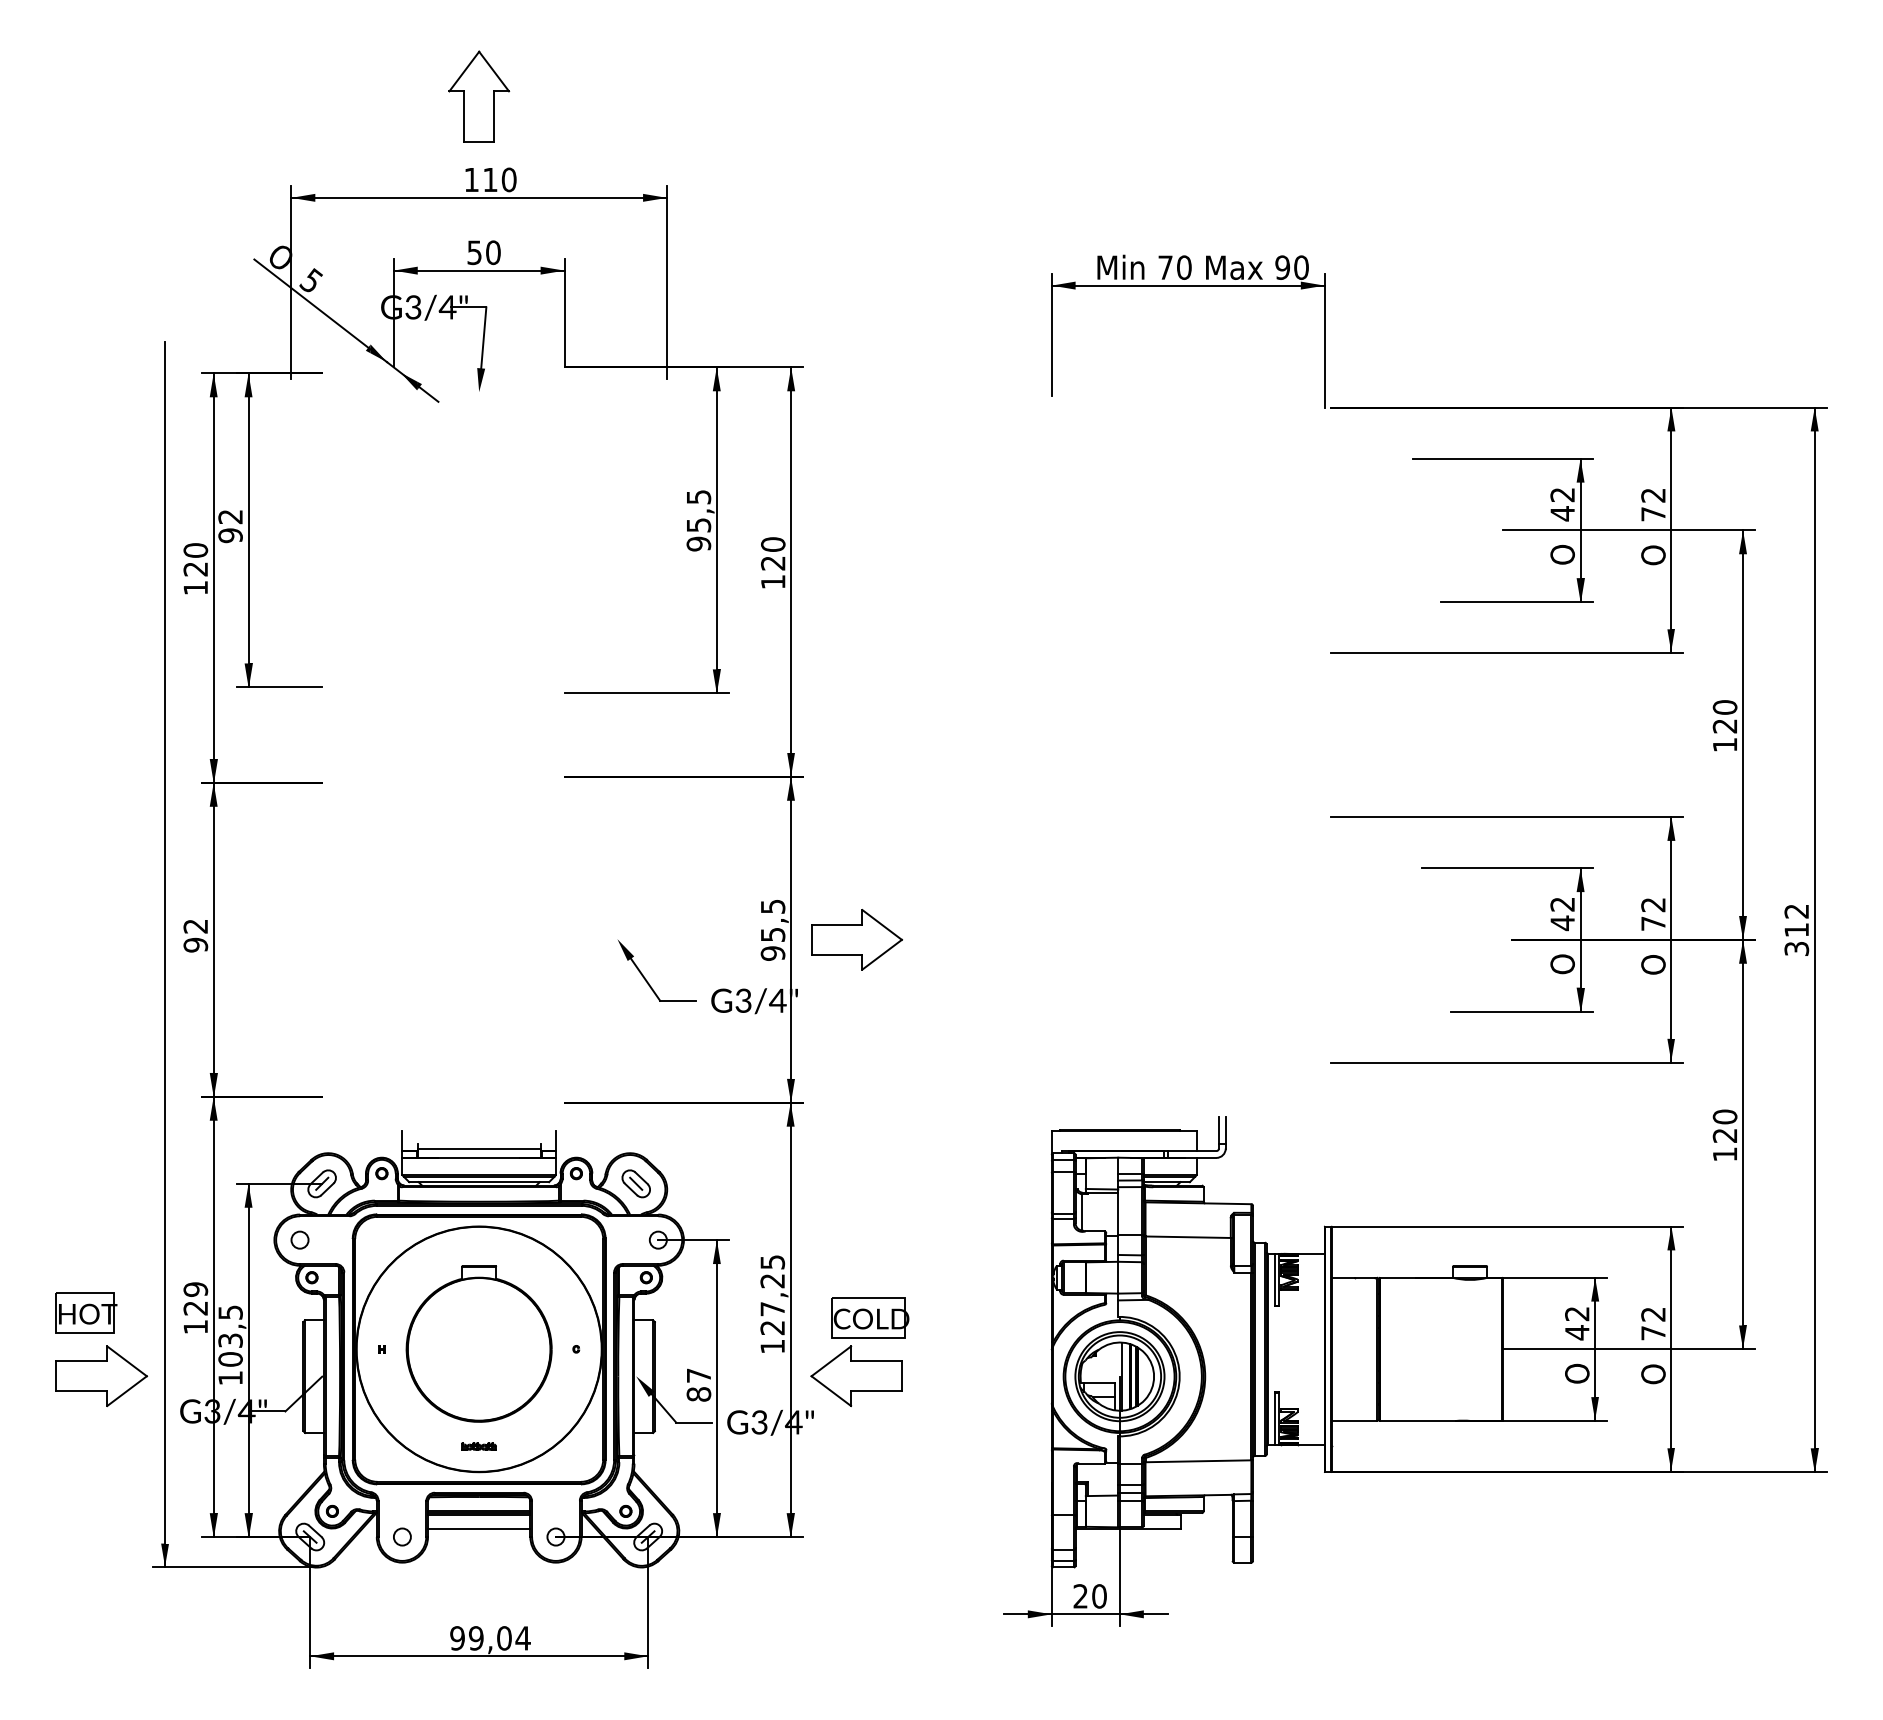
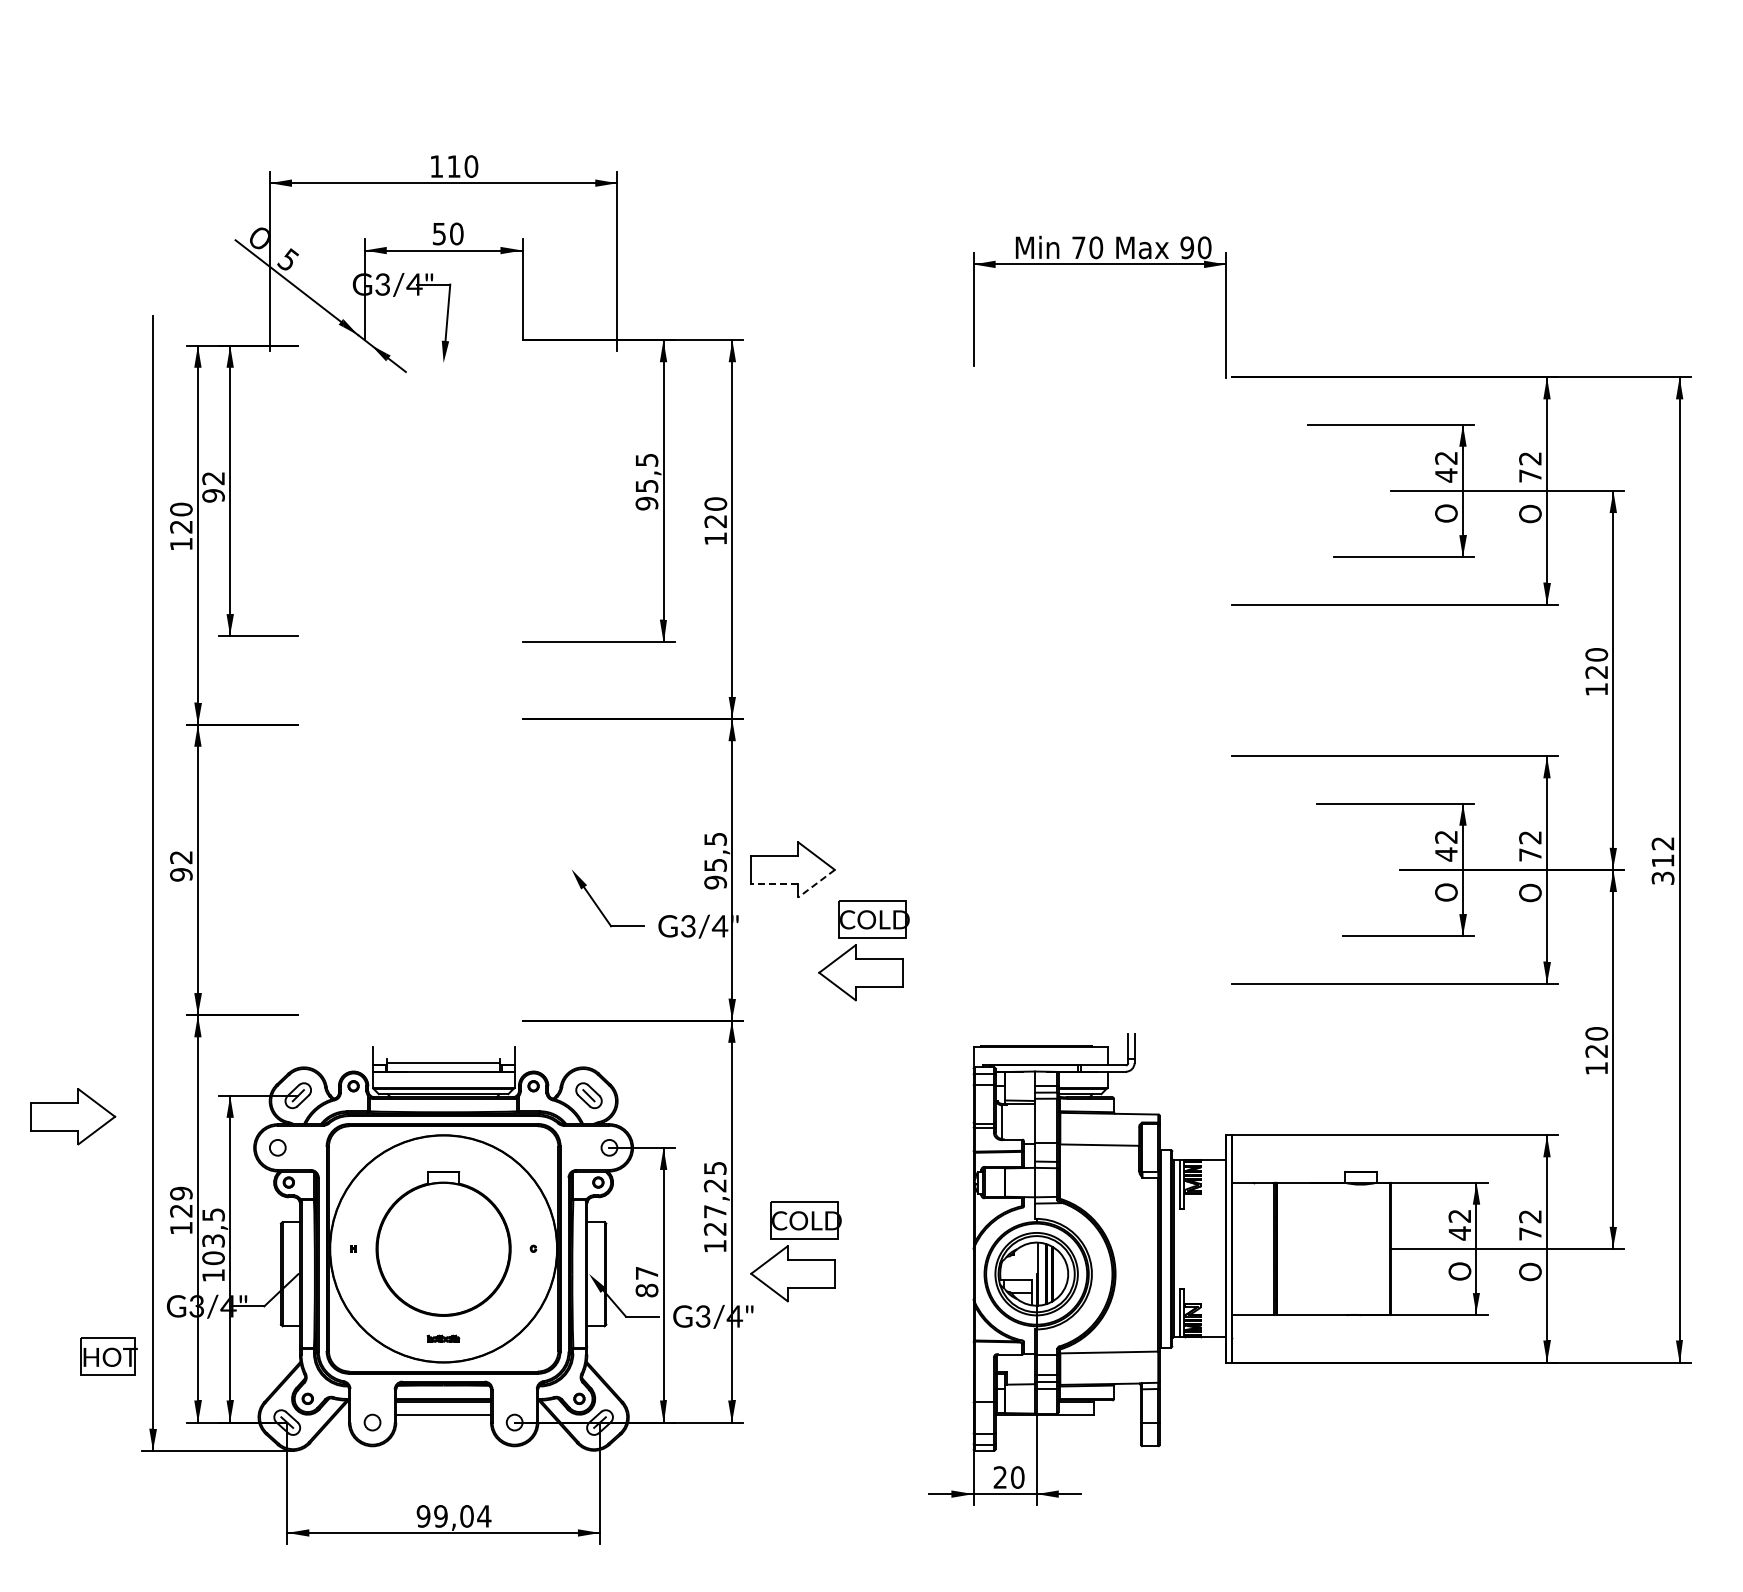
part: (479, 96) -> (443, 89), removed
line: (836, 954) -> (774, 883), solid -> dashed
line: (882, 954) -> (816, 883), solid -> dashed
part: (925, 1026) -> (856, 950), added
part: (85, 1313) -> (108, 1356), moved
part: (101, 1375) -> (73, 1116), moved

